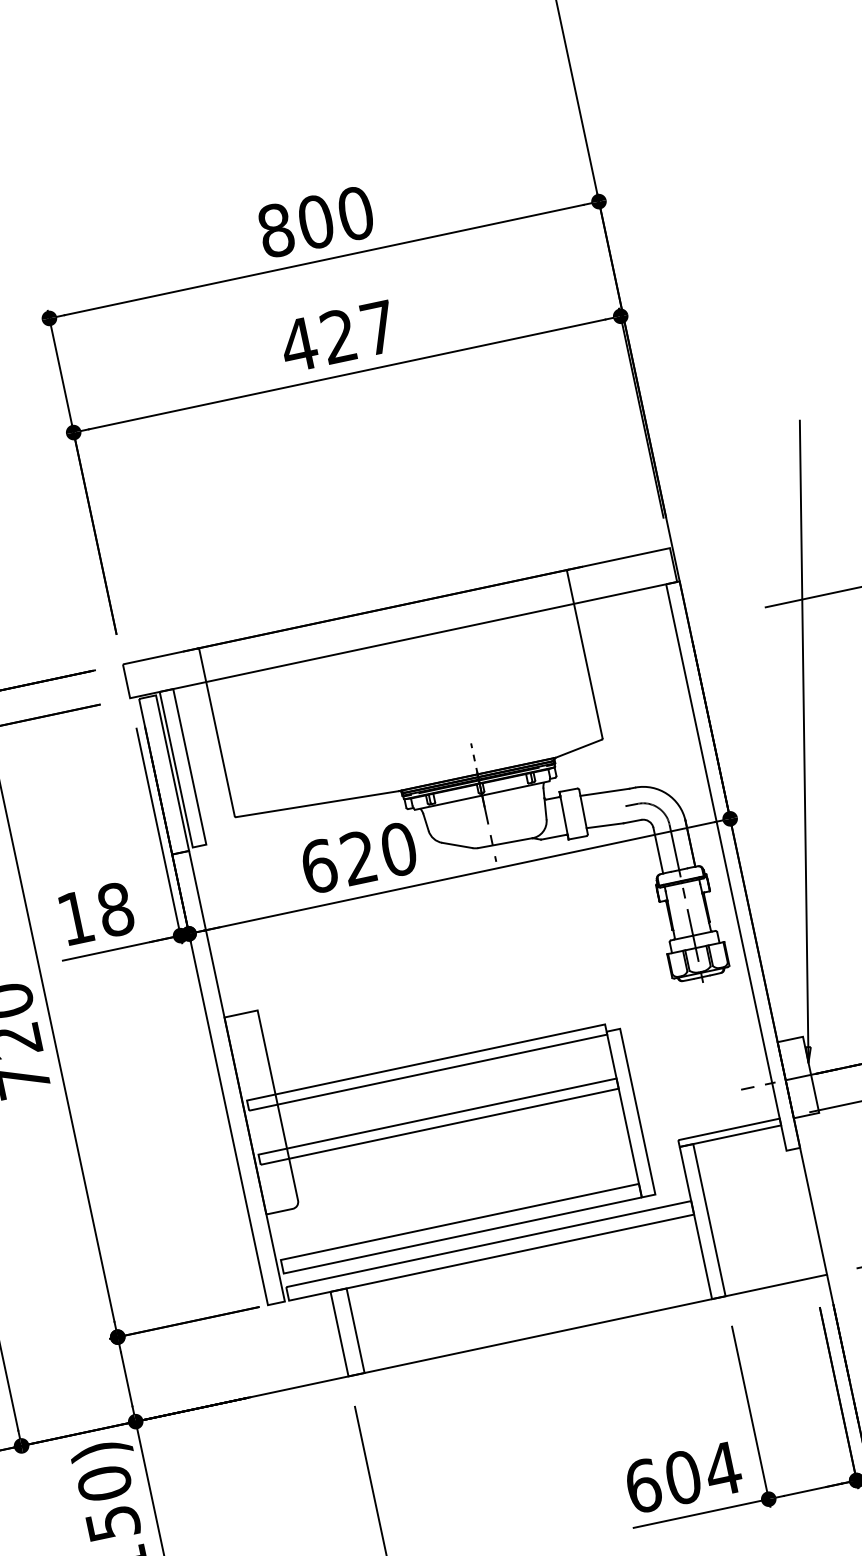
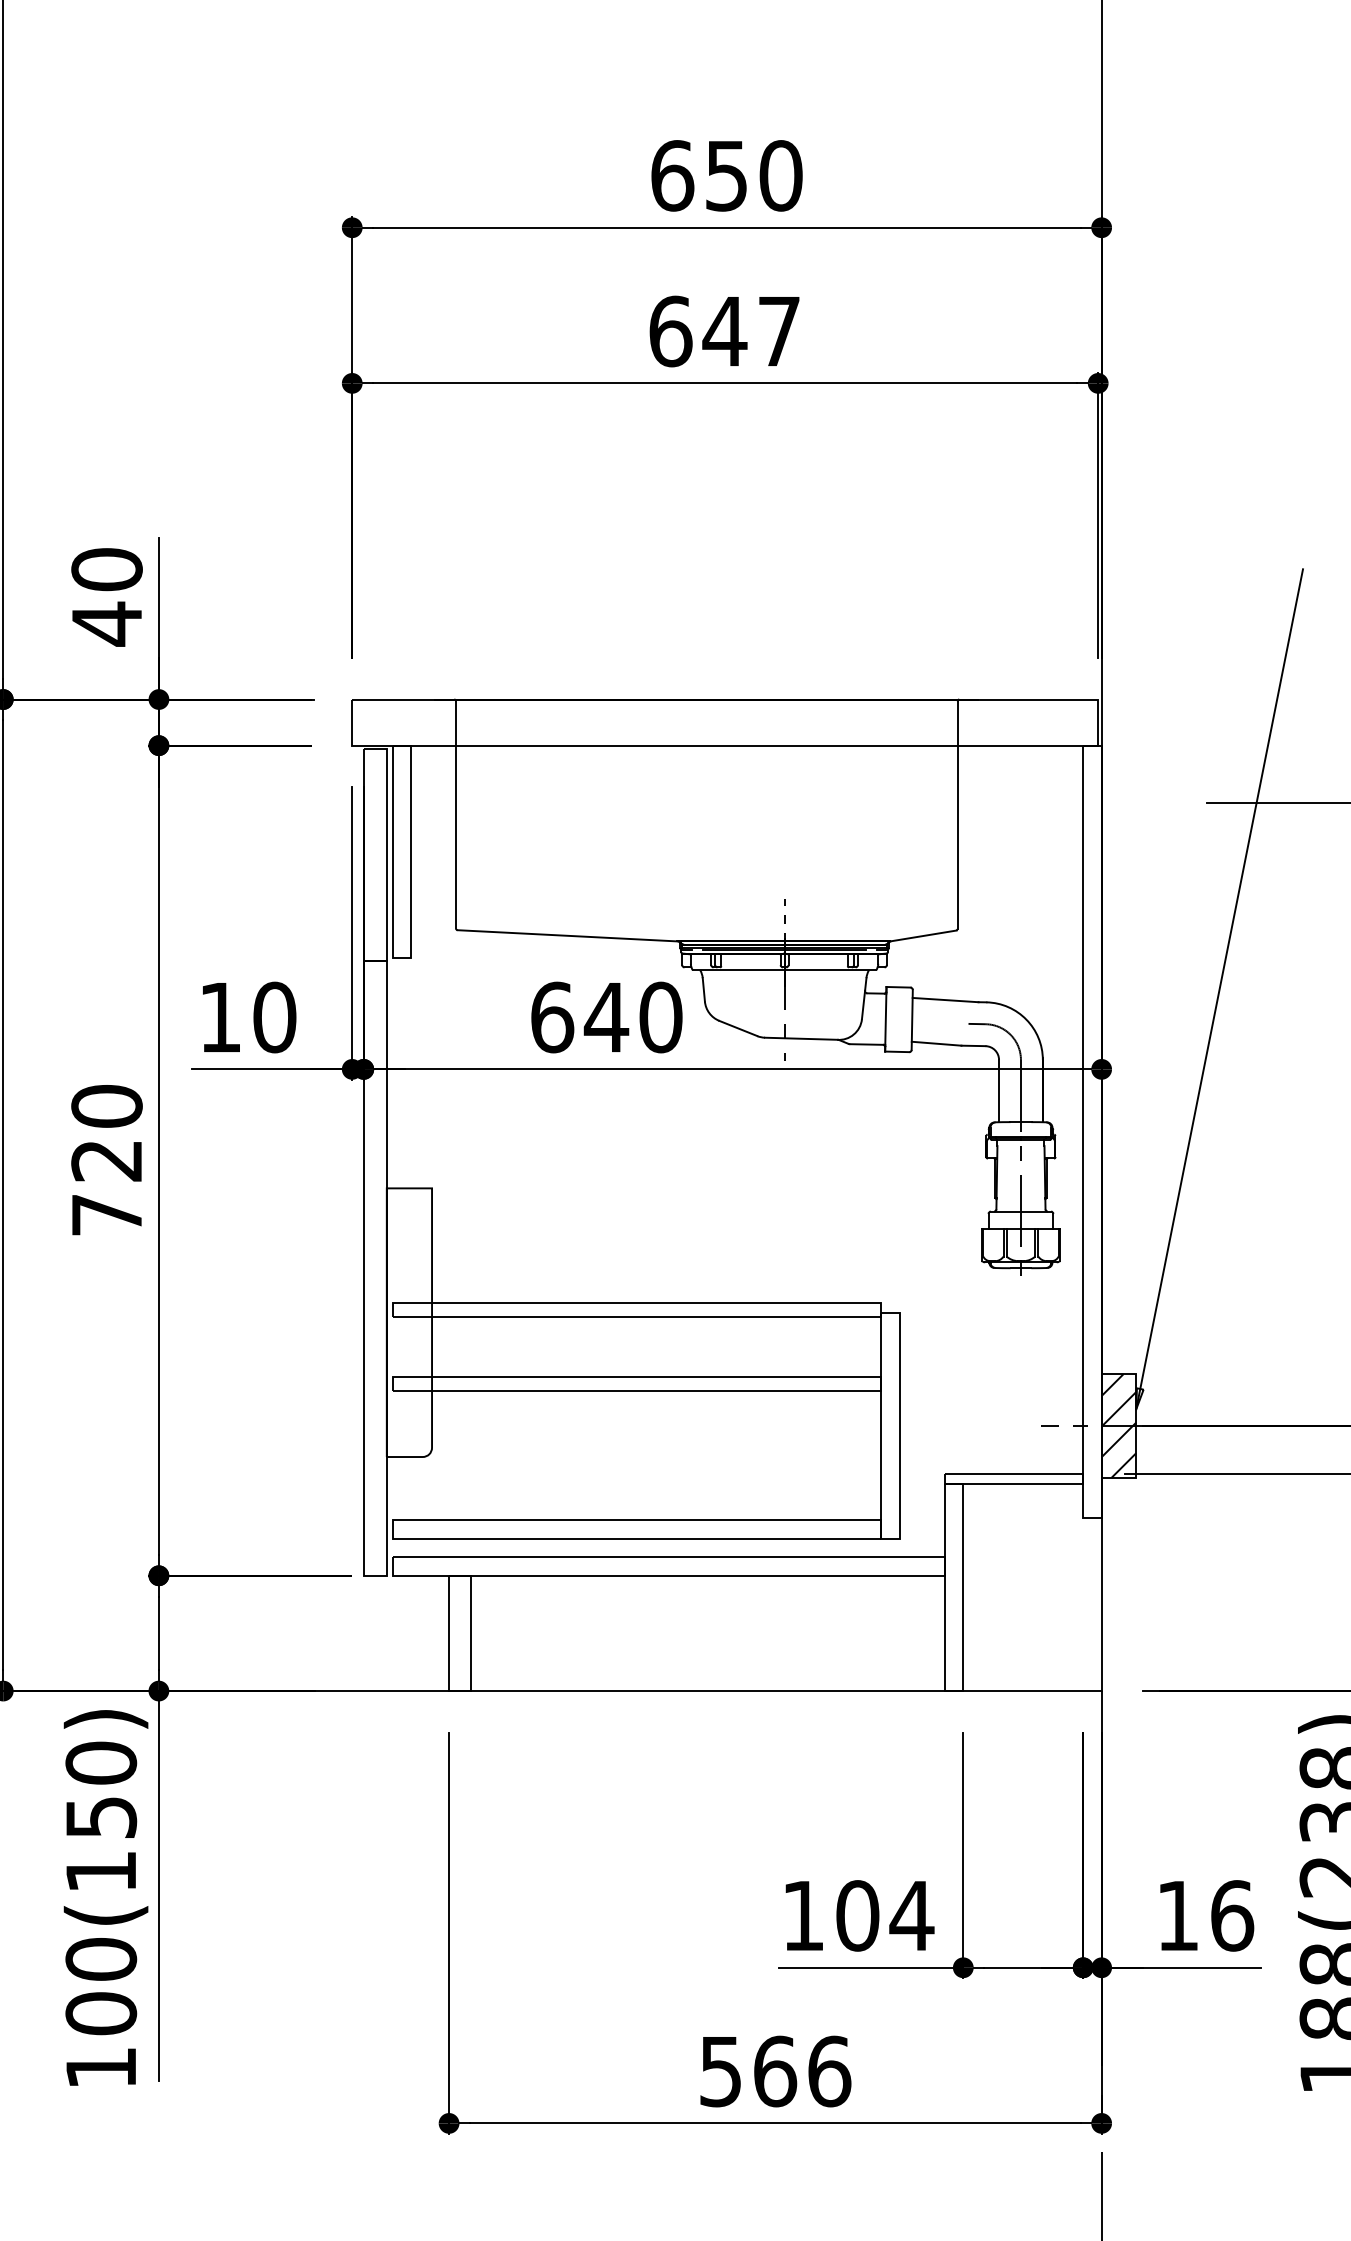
text: (295, 226) -> (699, 175), 800 -> 650
text: (318, 340) -> (697, 331), 427 -> 647
text: (358, 857) -> (606, 1016), 620 -> 640
text: (115, 909) -> (274, 1017), 18 -> 10
hatch: (798, 1077) -> (1118, 1425), added
text: (643, 1485) -> (803, 1915), 604 -> 104

